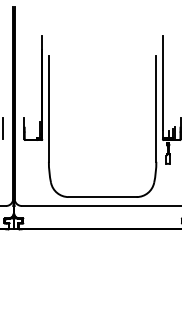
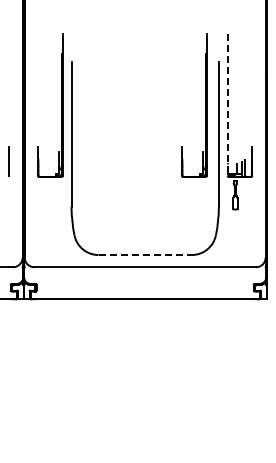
part: (146, 87) -> (205, 105), added
line: (162, 87) -> (227, 104), solid -> dashed
line: (102, 197) -> (145, 255), solid -> dashed

